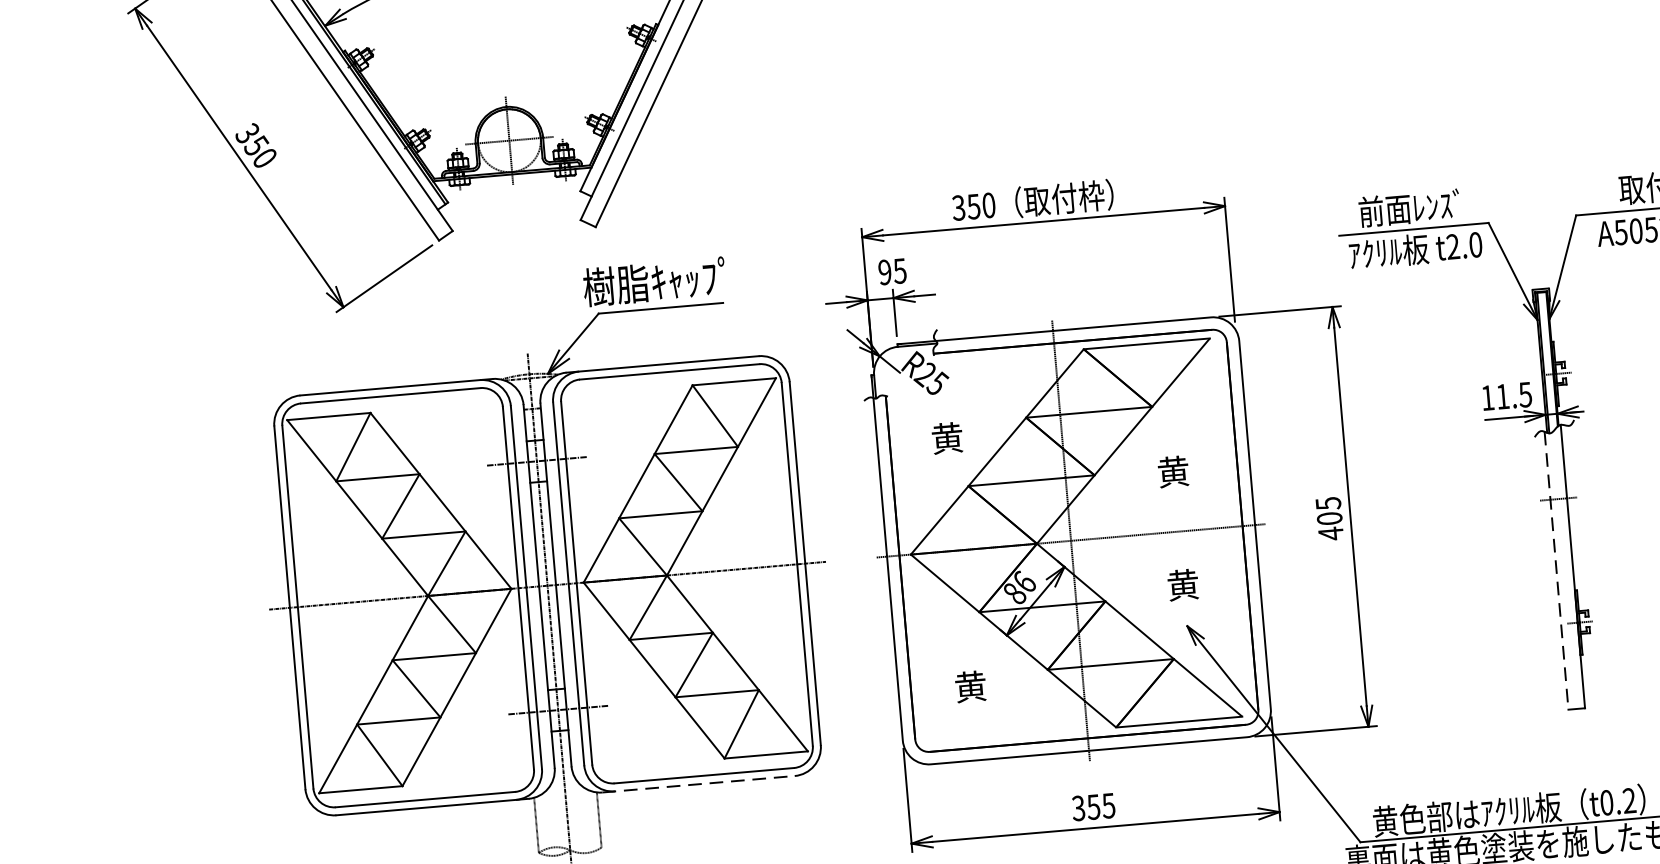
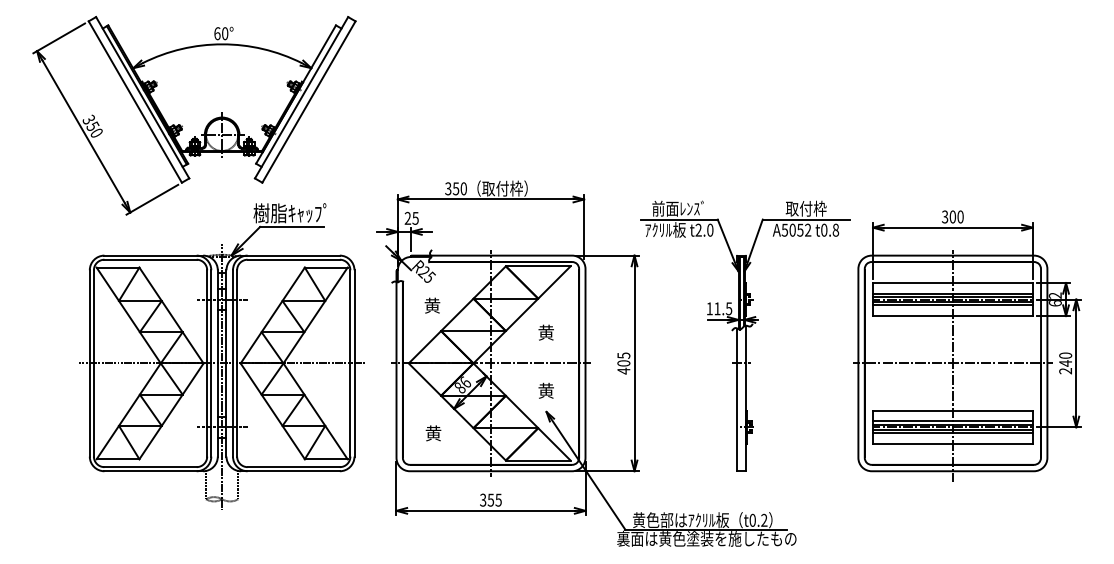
text: (884, 272) -> (407, 218), 95 -> 25
line: (1557, 571) -> (737, 400), dashed -> solid
line: (698, 784) -> (290, 471), dashed -> solid

